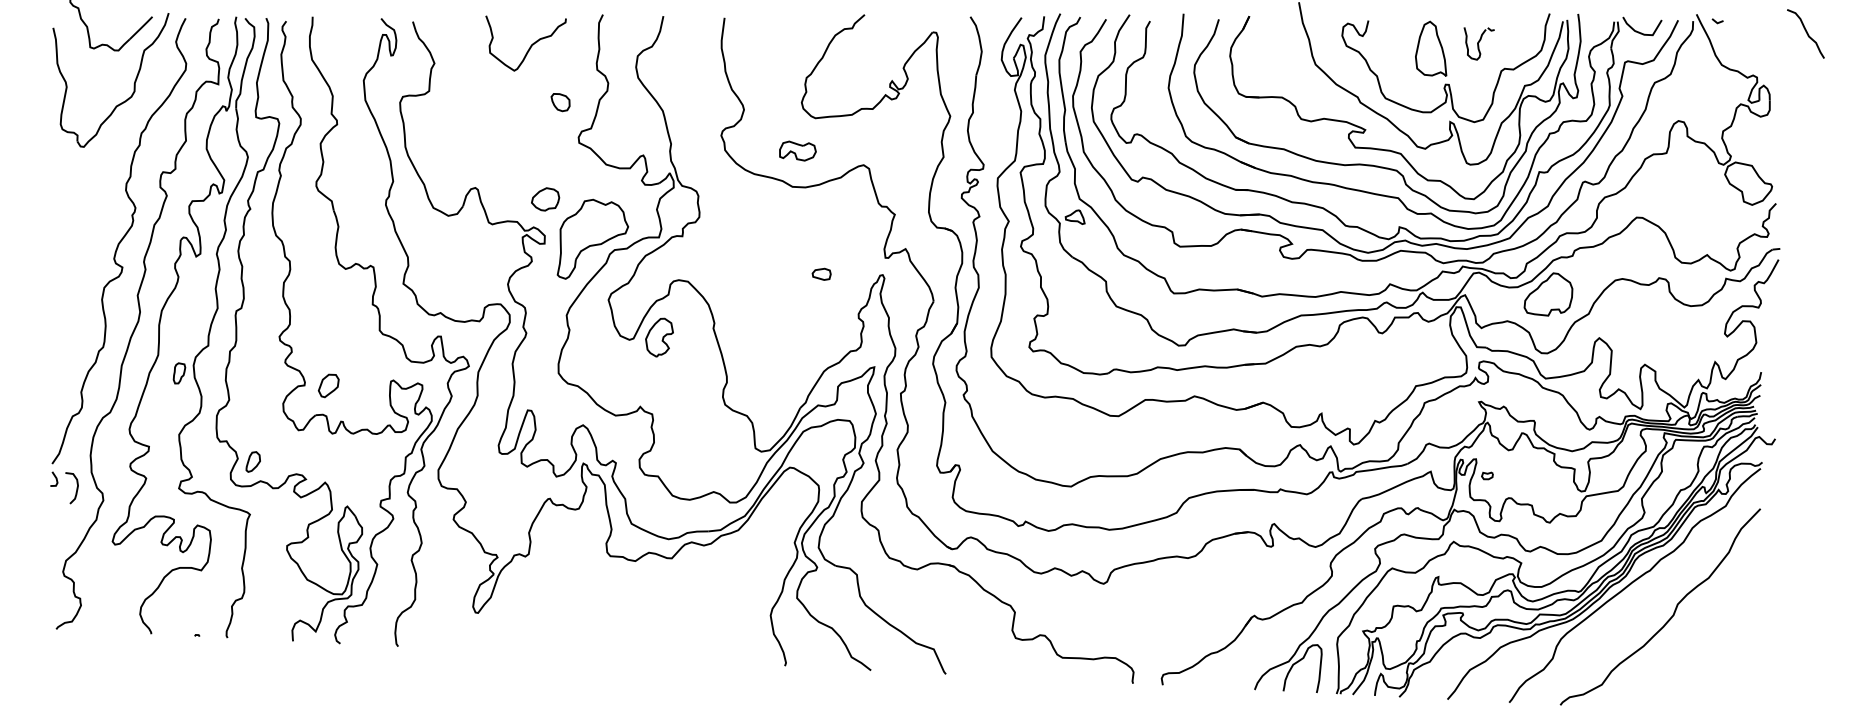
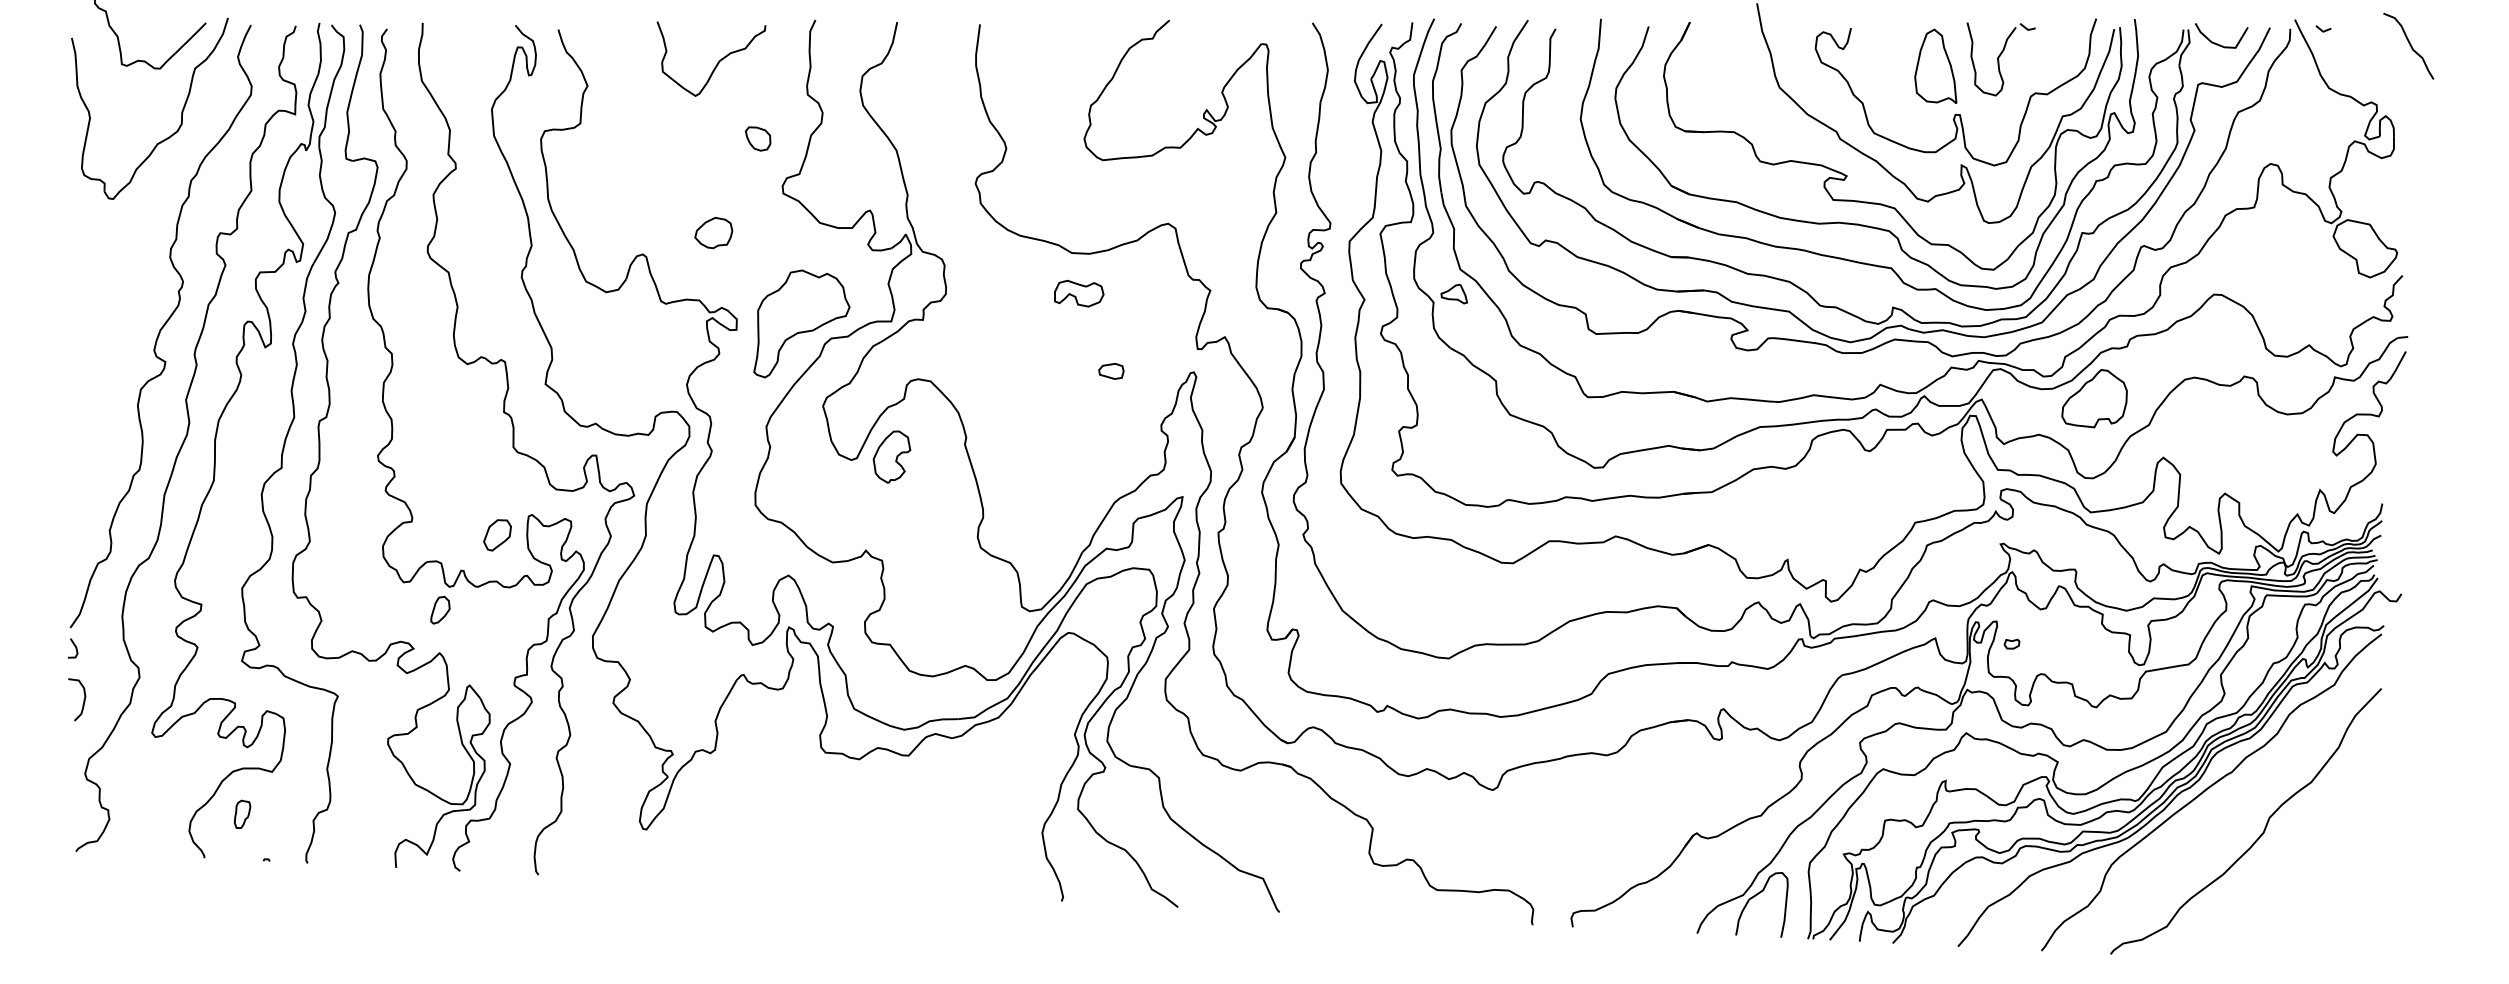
curve: (1806, 33) -> (2409, 45), moved
part: (1478, 43) -> (2000, 59), size x1.67
part: (798, 150) -> (1079, 293), moved
part: (545, 199) -> (713, 232), moved
part: (179, 372) -> (242, 813), moved
part: (328, 386) -> (497, 535), moved
part: (253, 461) -> (440, 609), moved
curve: (76, 488) -> (83, 699), moved

